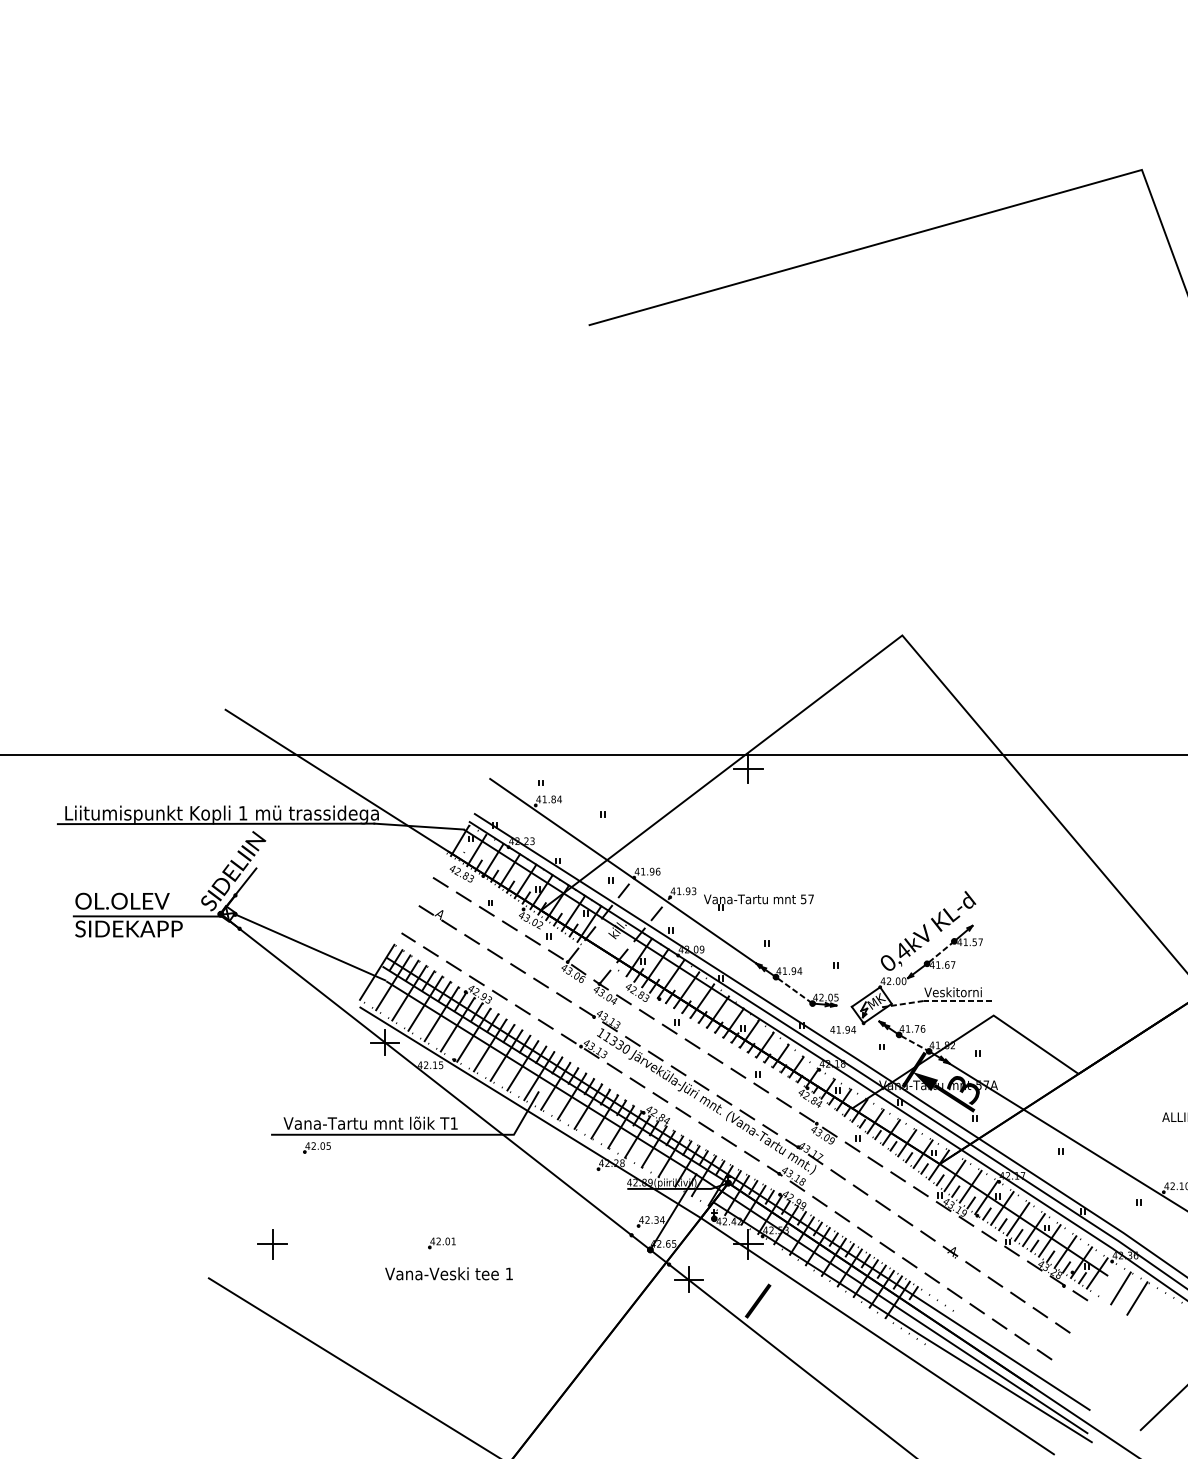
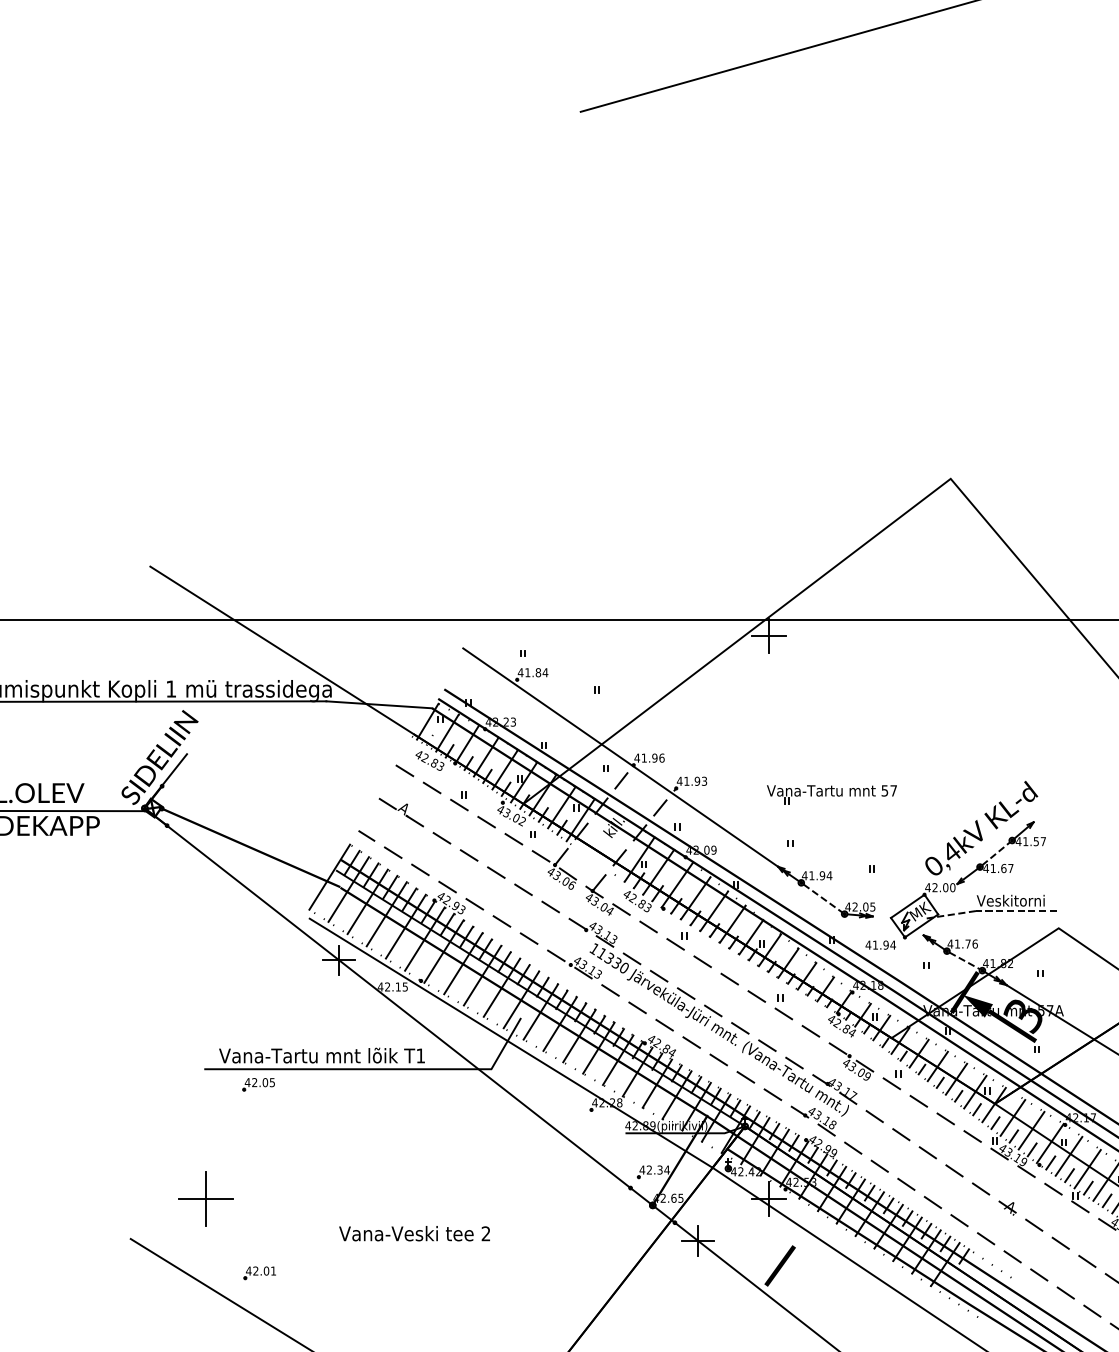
part: (758, 902) -> (831, 794), moved
part: (441, 1243) -> (259, 1273), moved
part: (272, 1244) -> (205, 1198), size x1.6
text: (508, 1273) -> (485, 1233), 1 -> 2

